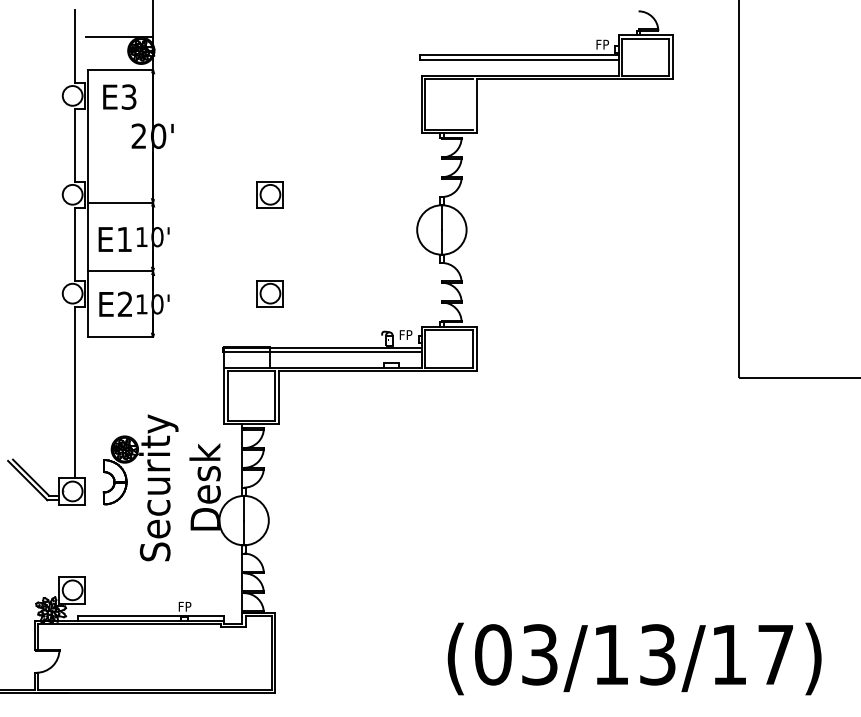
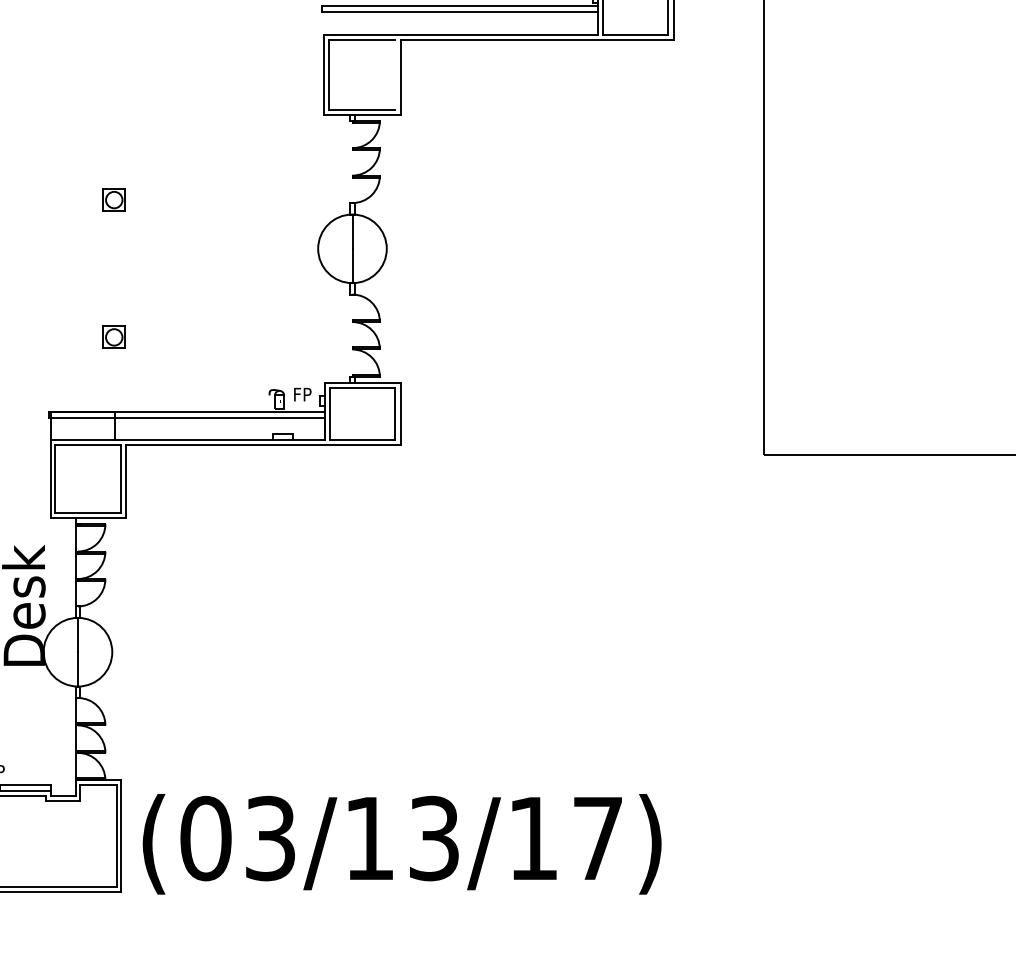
part: (269, 194) -> (113, 199), size x0.6
part: (269, 293) -> (113, 336), size x0.6
text: (634, 658) -> (401, 843), moved

